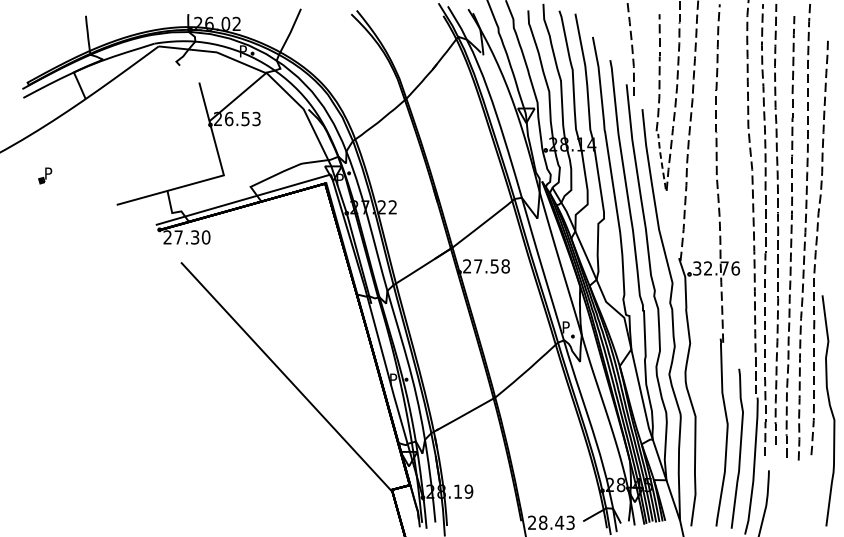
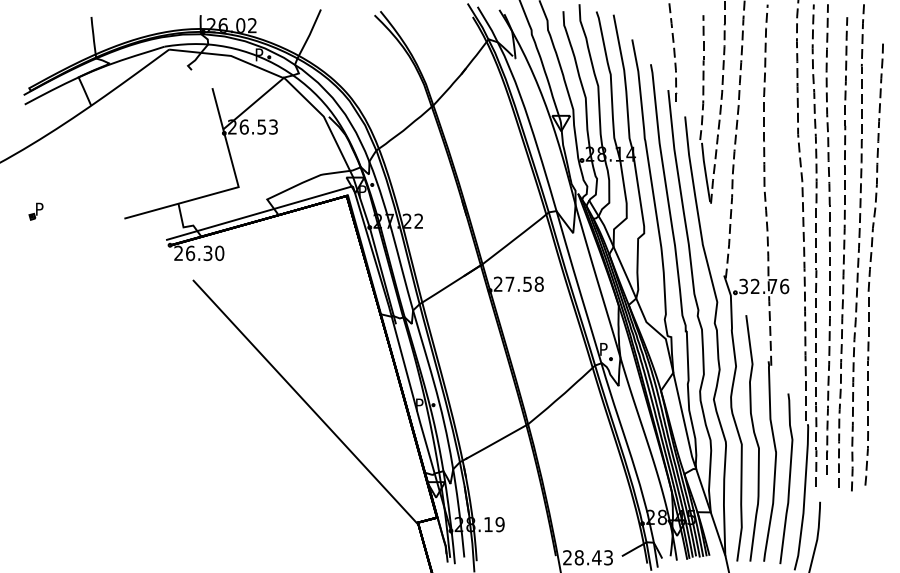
line: (661, 161) -> (705, 172), dashed -> solid
part: (44, 175) -> (35, 211), moved
text: (178, 237) -> (190, 253), 27.30 -> 26.30
curve: (830, 410) -> (754, 437), moved

